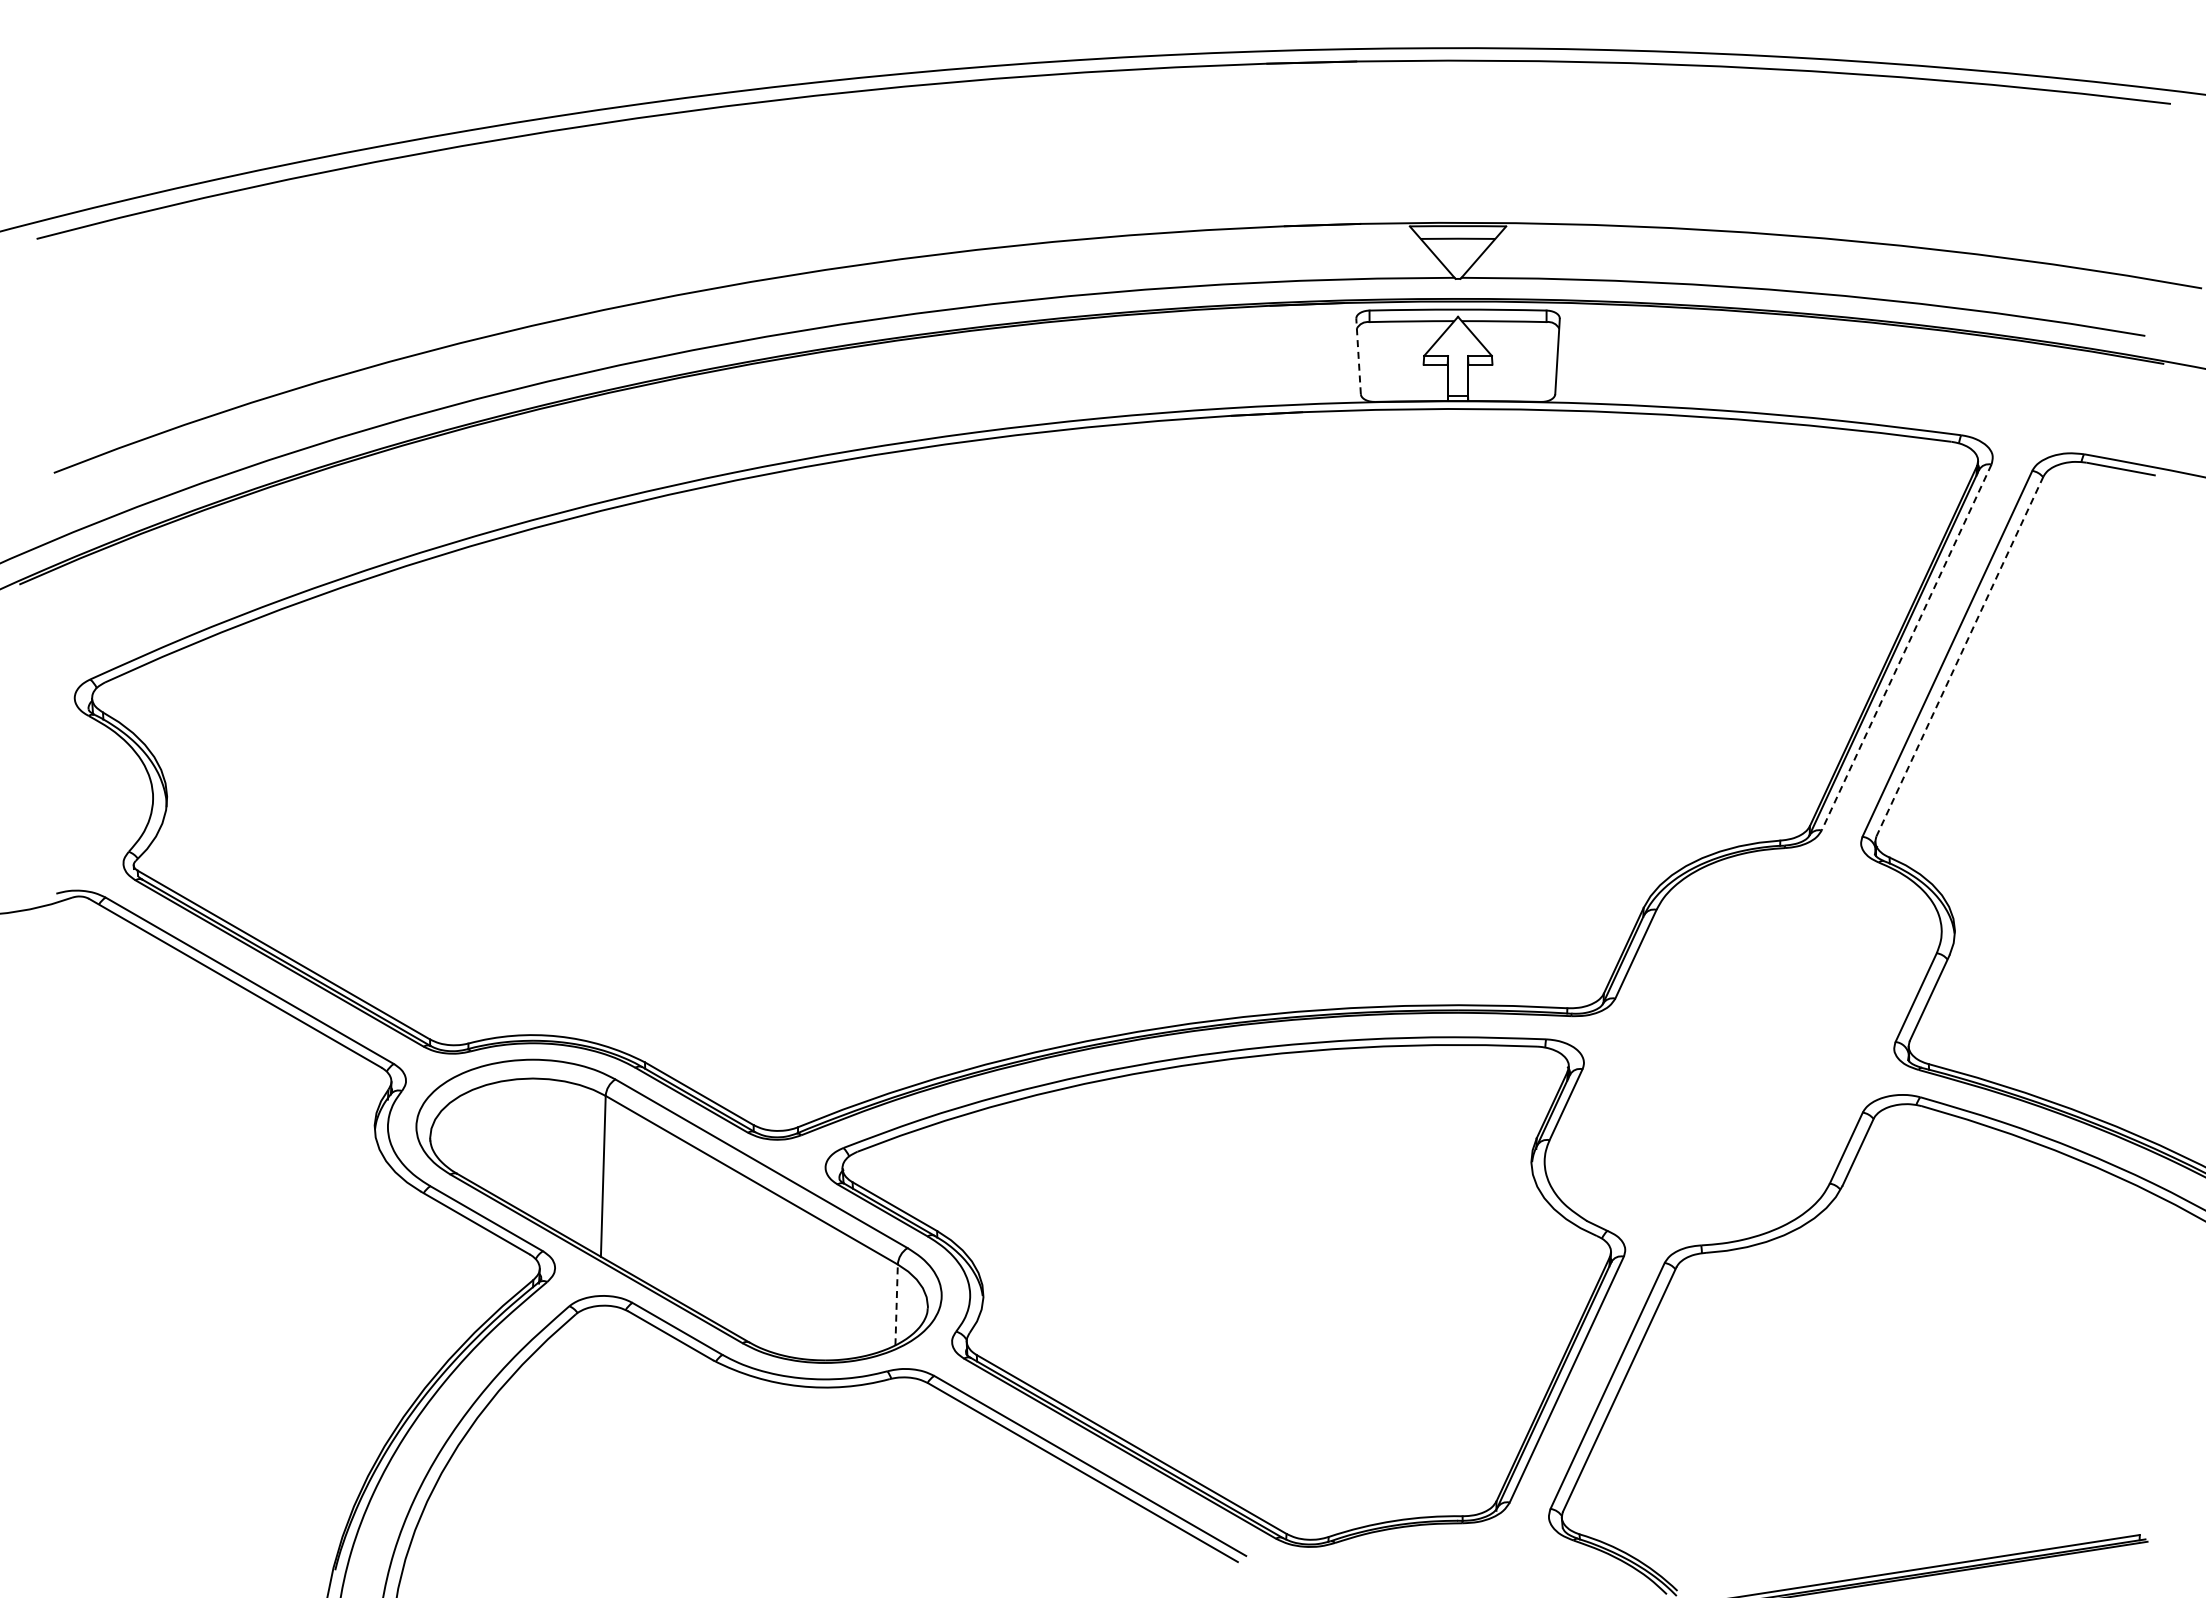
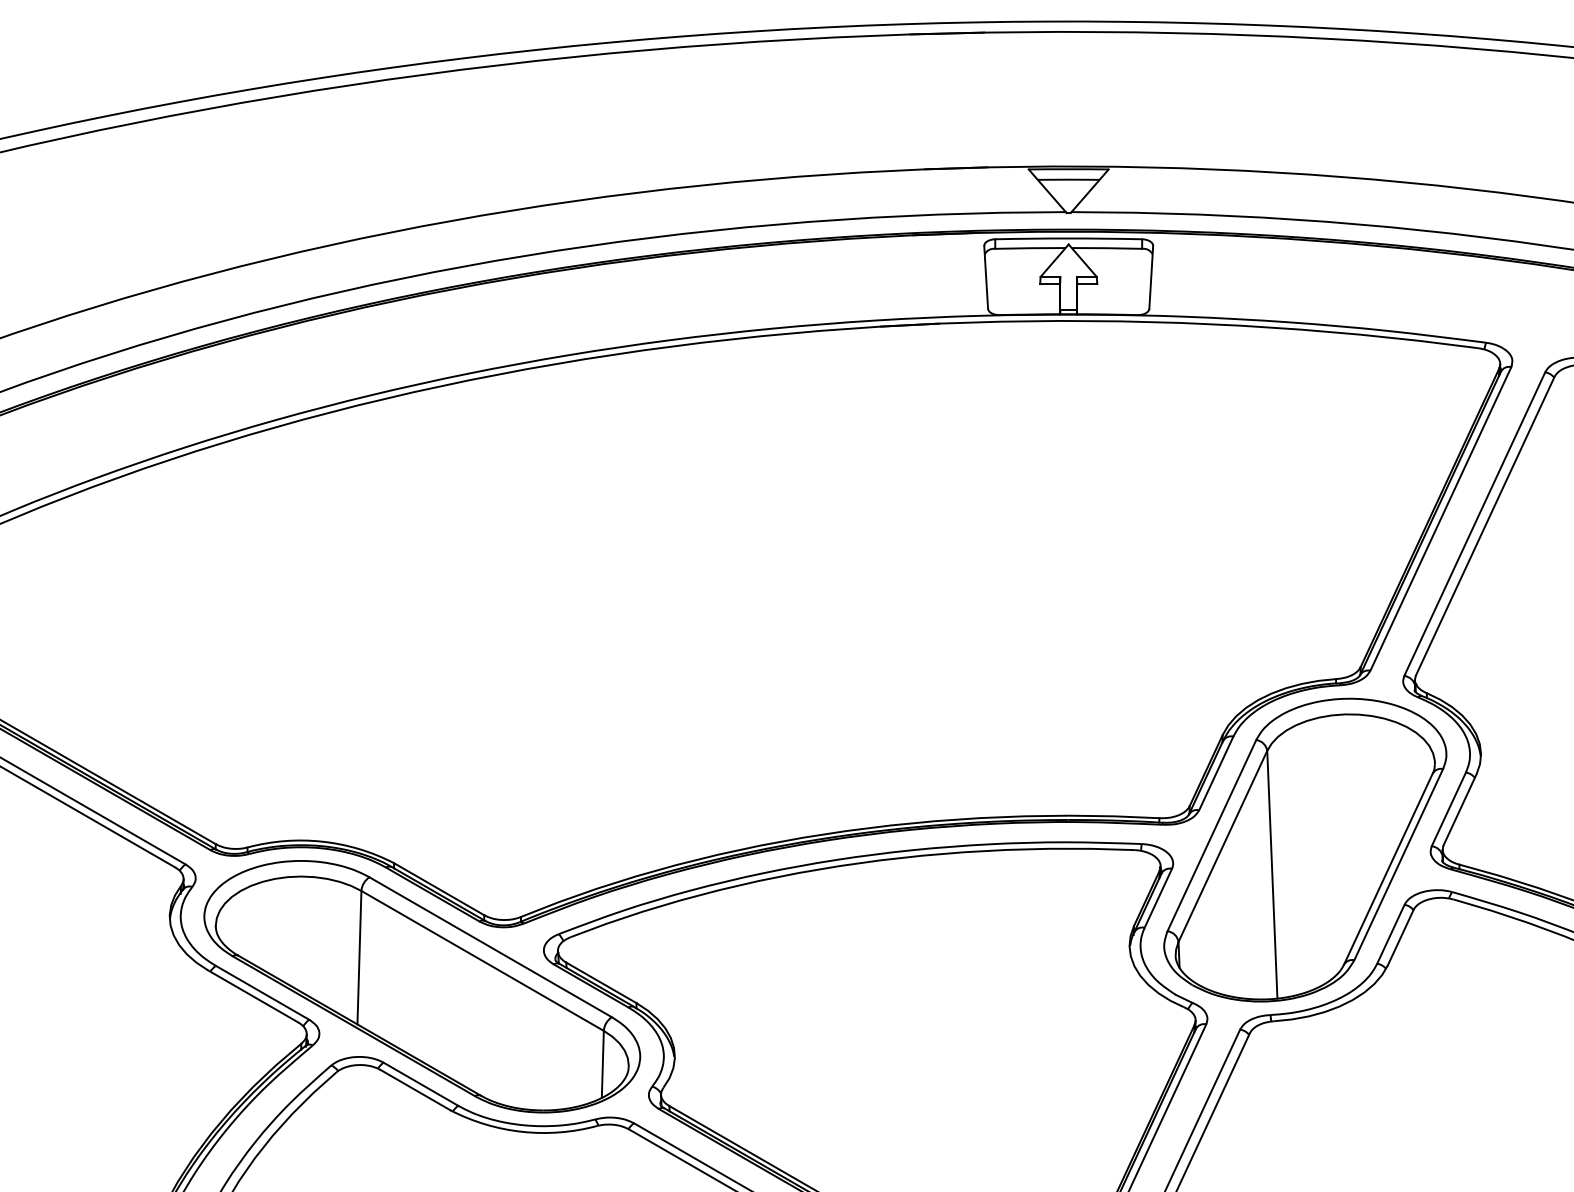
line: (1358, 356) -> (986, 277), dashed -> solid
line: (1906, 647) -> (1440, 518), dashed -> solid
line: (1959, 656) -> (1484, 526), dashed -> solid
part: (1743, 1046) -> (1305, 849), added
line: (896, 1304) -> (602, 1064), dashed -> solid

